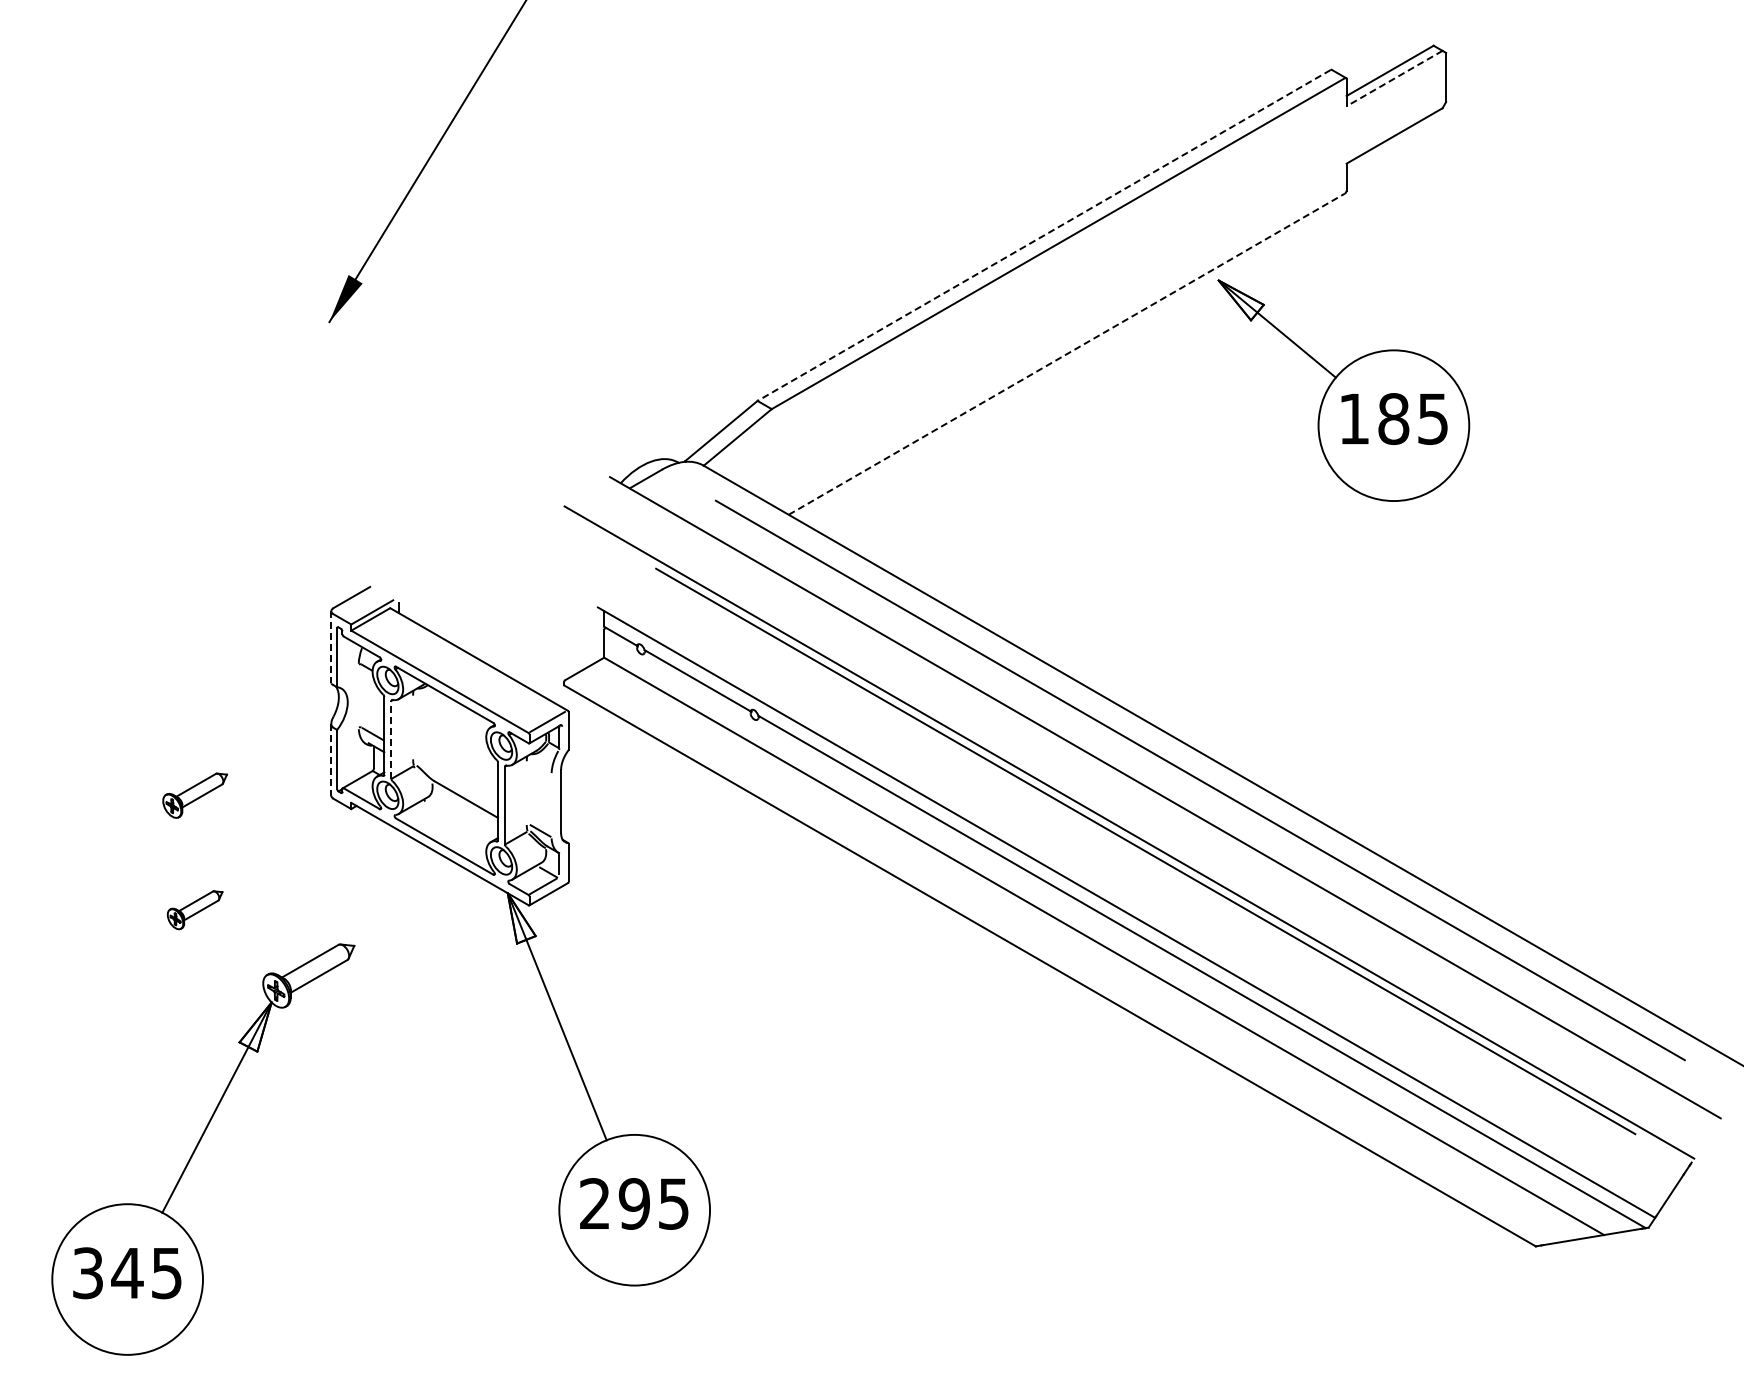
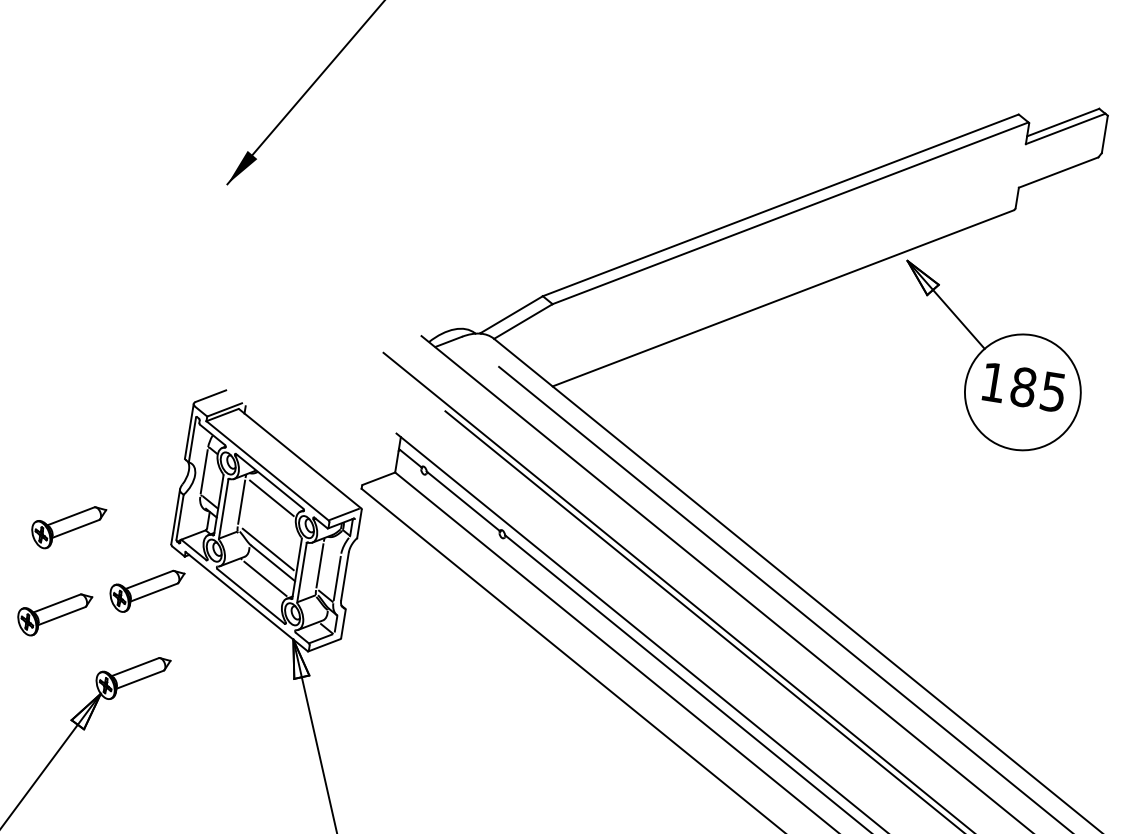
line: (1394, 78) -> (1065, 128), dashed -> solid
line: (1044, 235) -> (780, 205), dashed -> solid
line: (1067, 353) -> (783, 297), dashed -> solid
line: (331, 647) -> (189, 431), dashed -> solid
line: (358, 695) -> (204, 471), added
line: (450, 715) -> (271, 497), added
line: (413, 727) -> (241, 502), added
line: (391, 739) -> (223, 508), dashed -> solid
line: (331, 760) -> (175, 517), dashed -> solid
line: (456, 782) -> (267, 549), added
line: (526, 792) -> (319, 565), added
part: (194, 795) -> (67, 527), size x1.43
line: (551, 805) -> (337, 578), added
line: (459, 820) -> (265, 578), added
part: (308, 860) -> (146, 590), added
part: (194, 909) -> (53, 613), size x1.67

